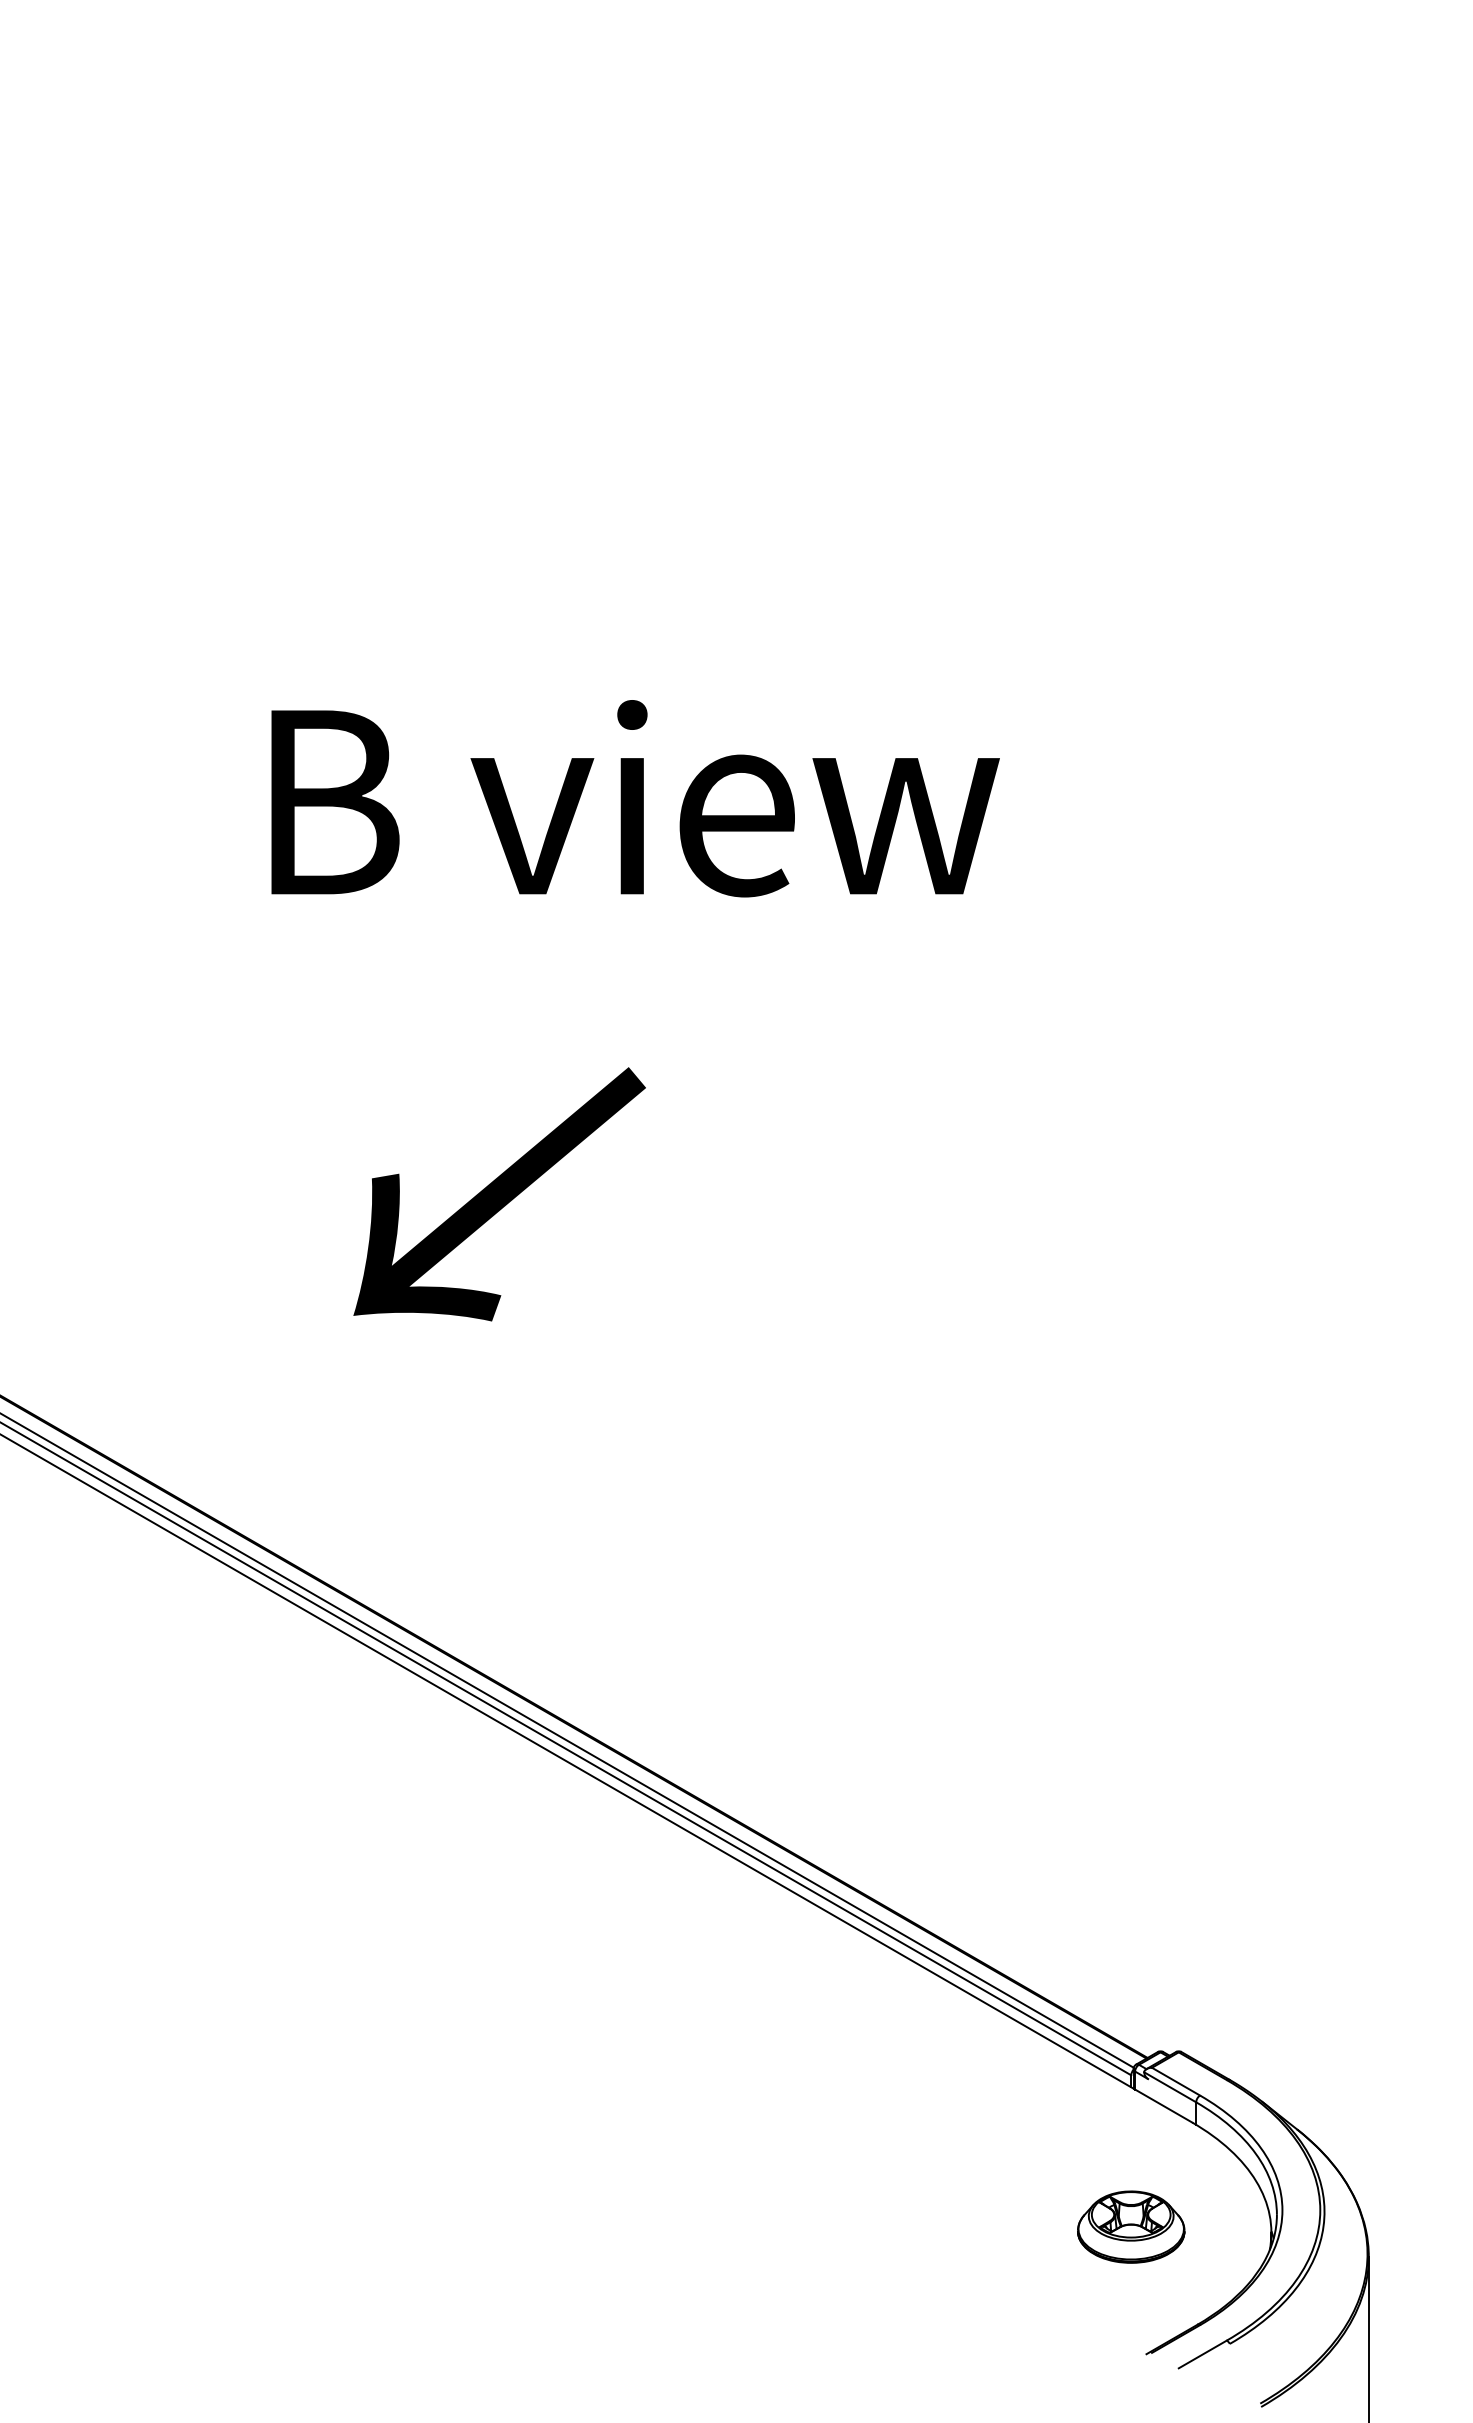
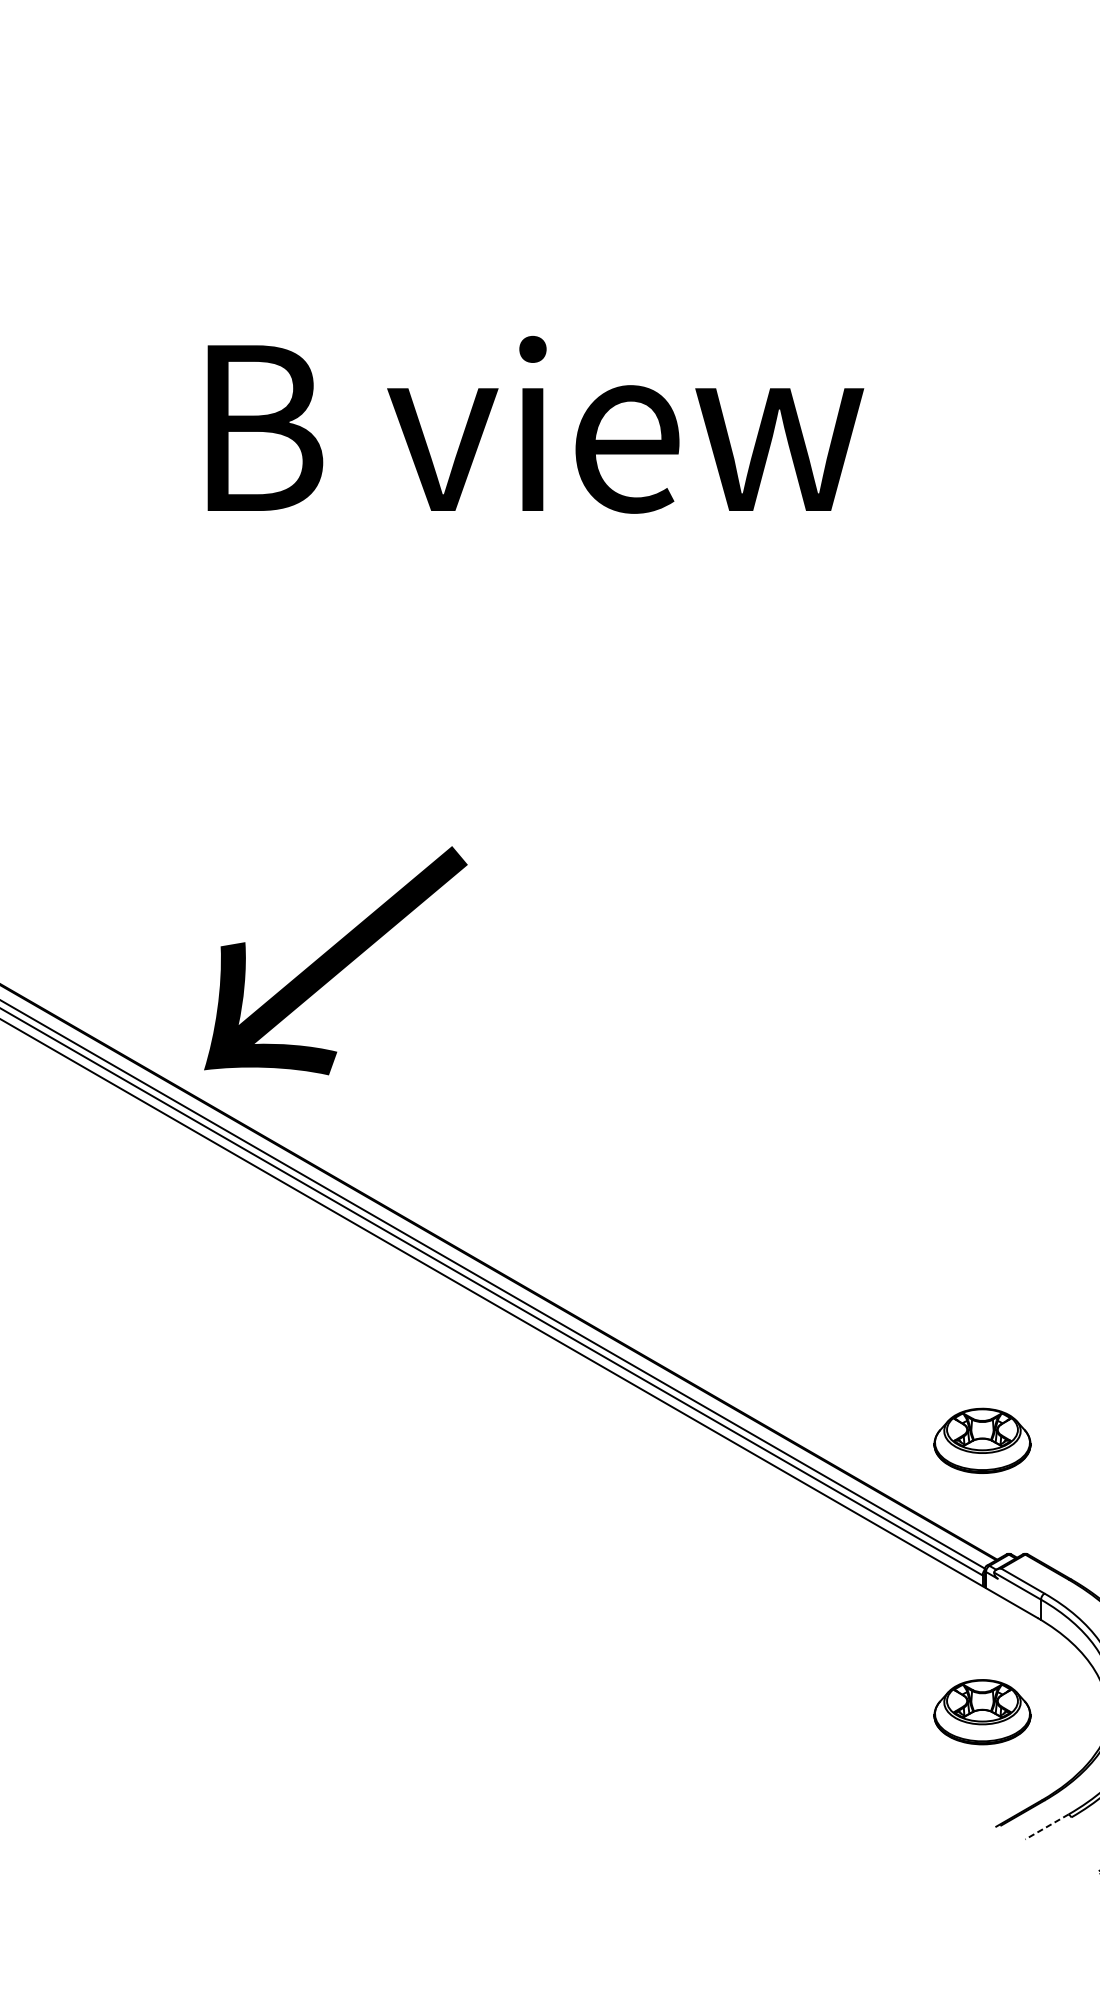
text: (499, 1194) -> (335, 960), moved
part: (1131, 1925) -> (982, 1440), added
line: (1202, 2354) -> (1046, 1826), solid -> dashed

